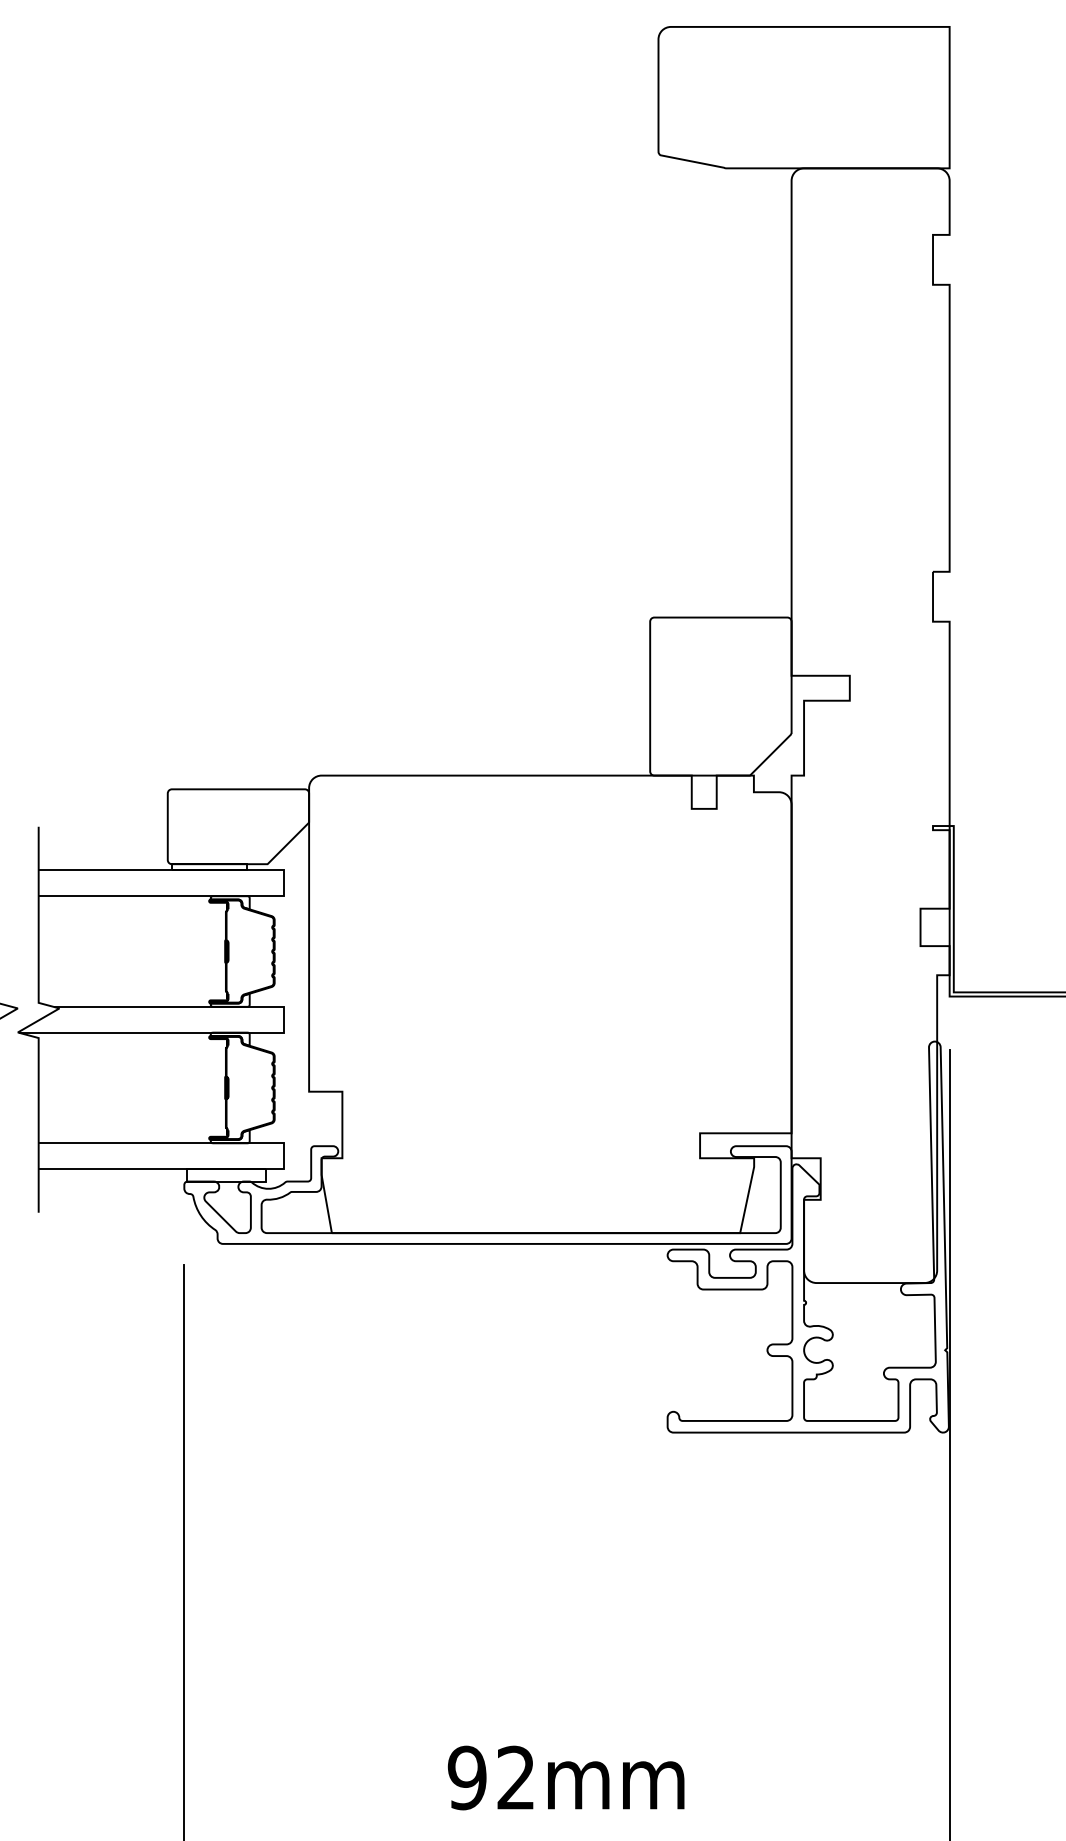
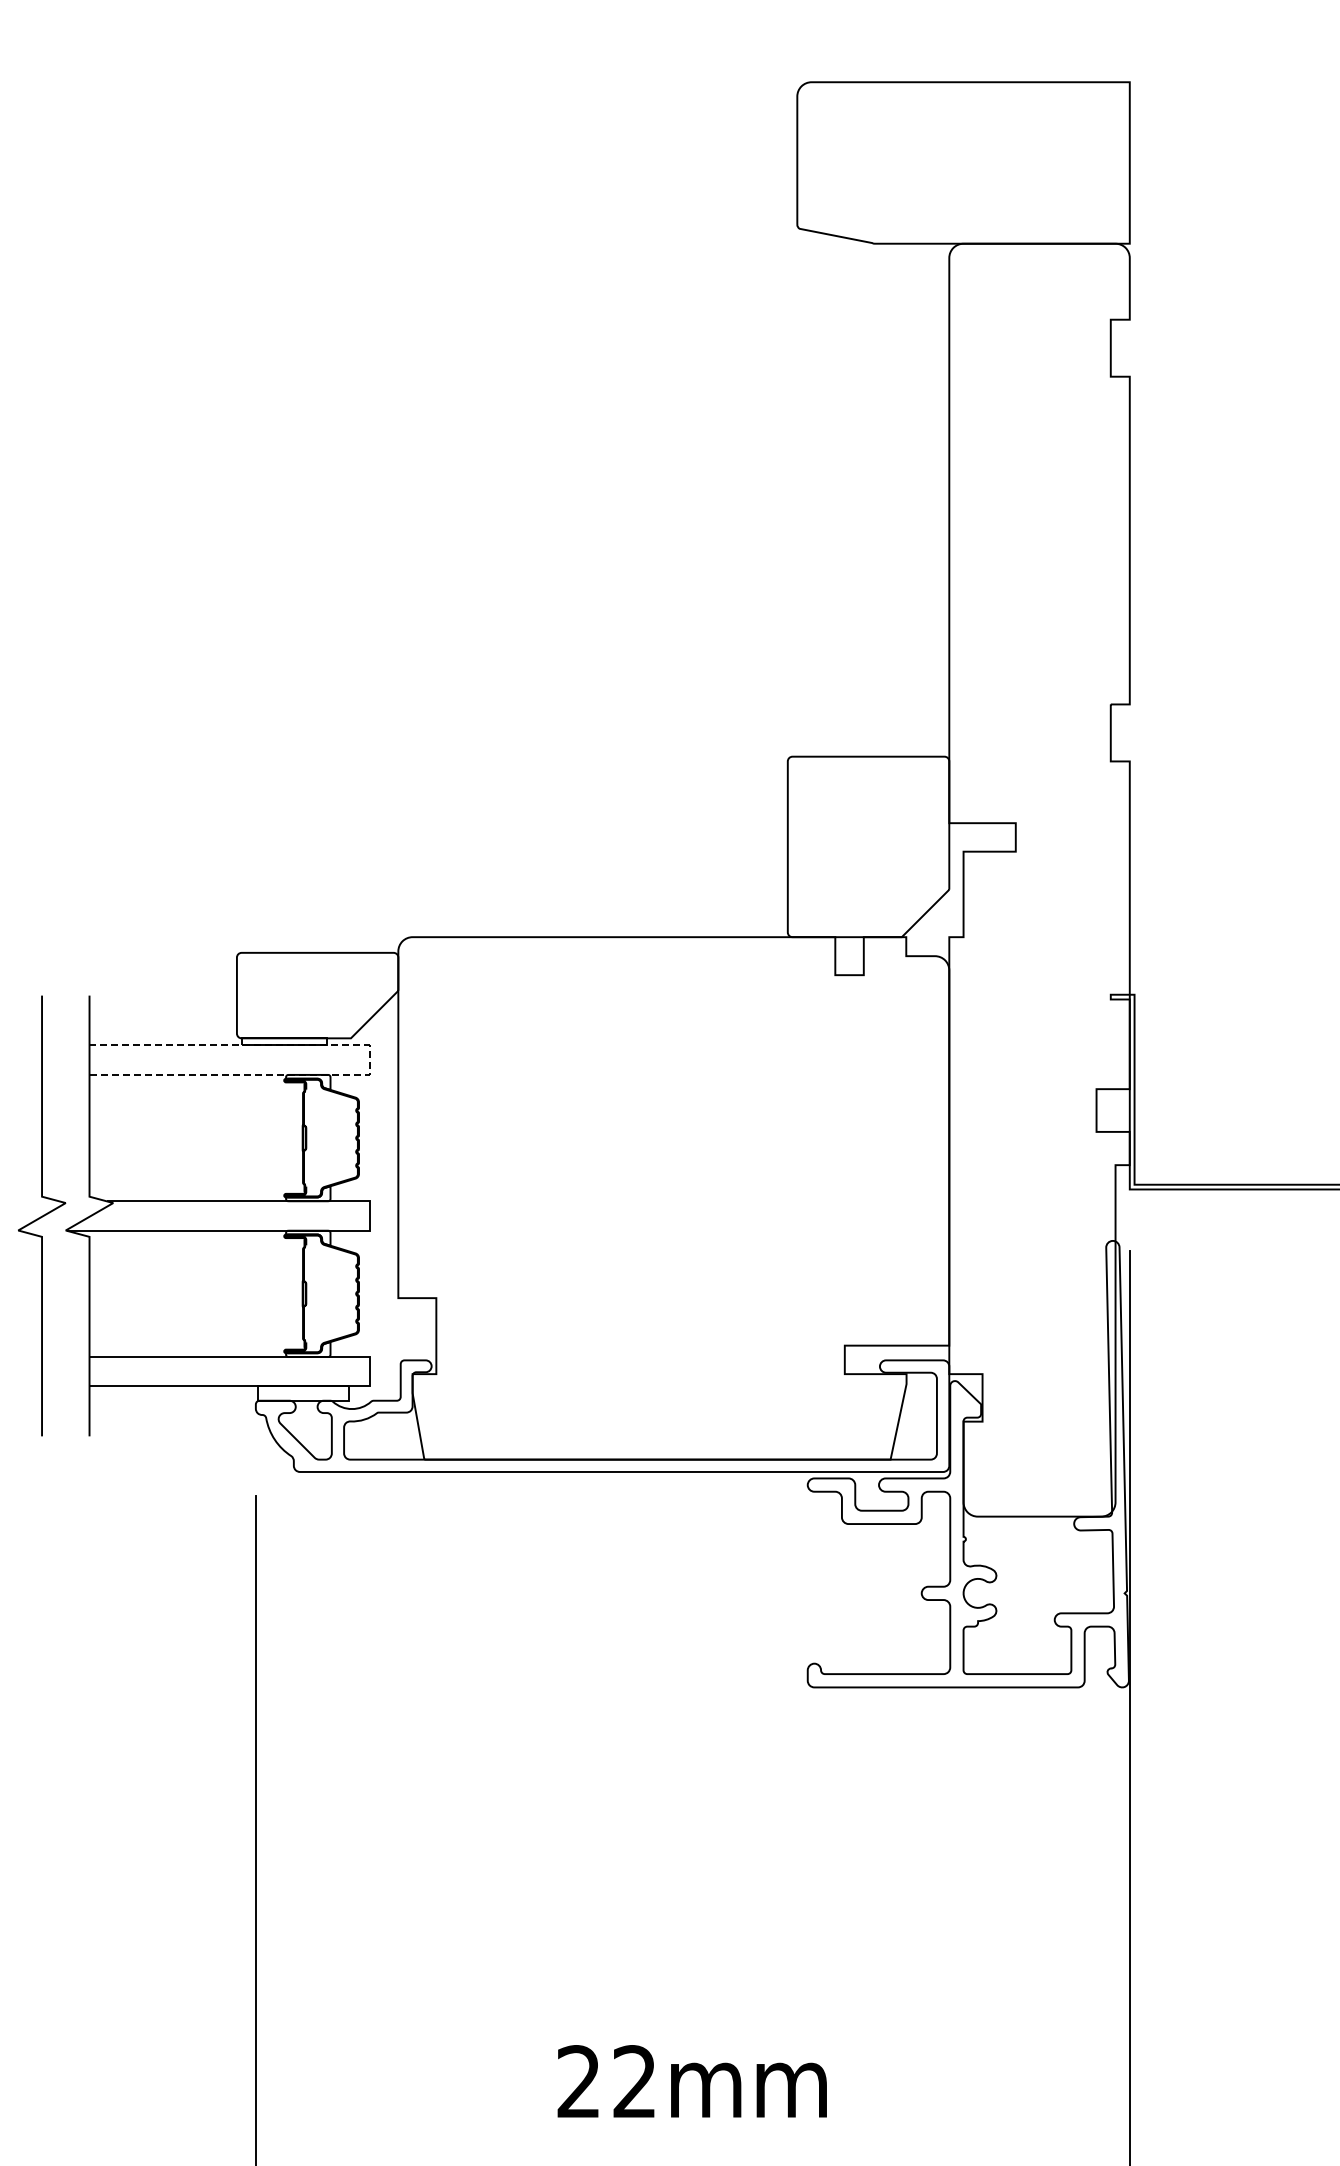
line: (283, 883) -> (369, 1060), solid -> dashed
text: (466, 1777) -> (578, 2081), 92mm -> 22mm

